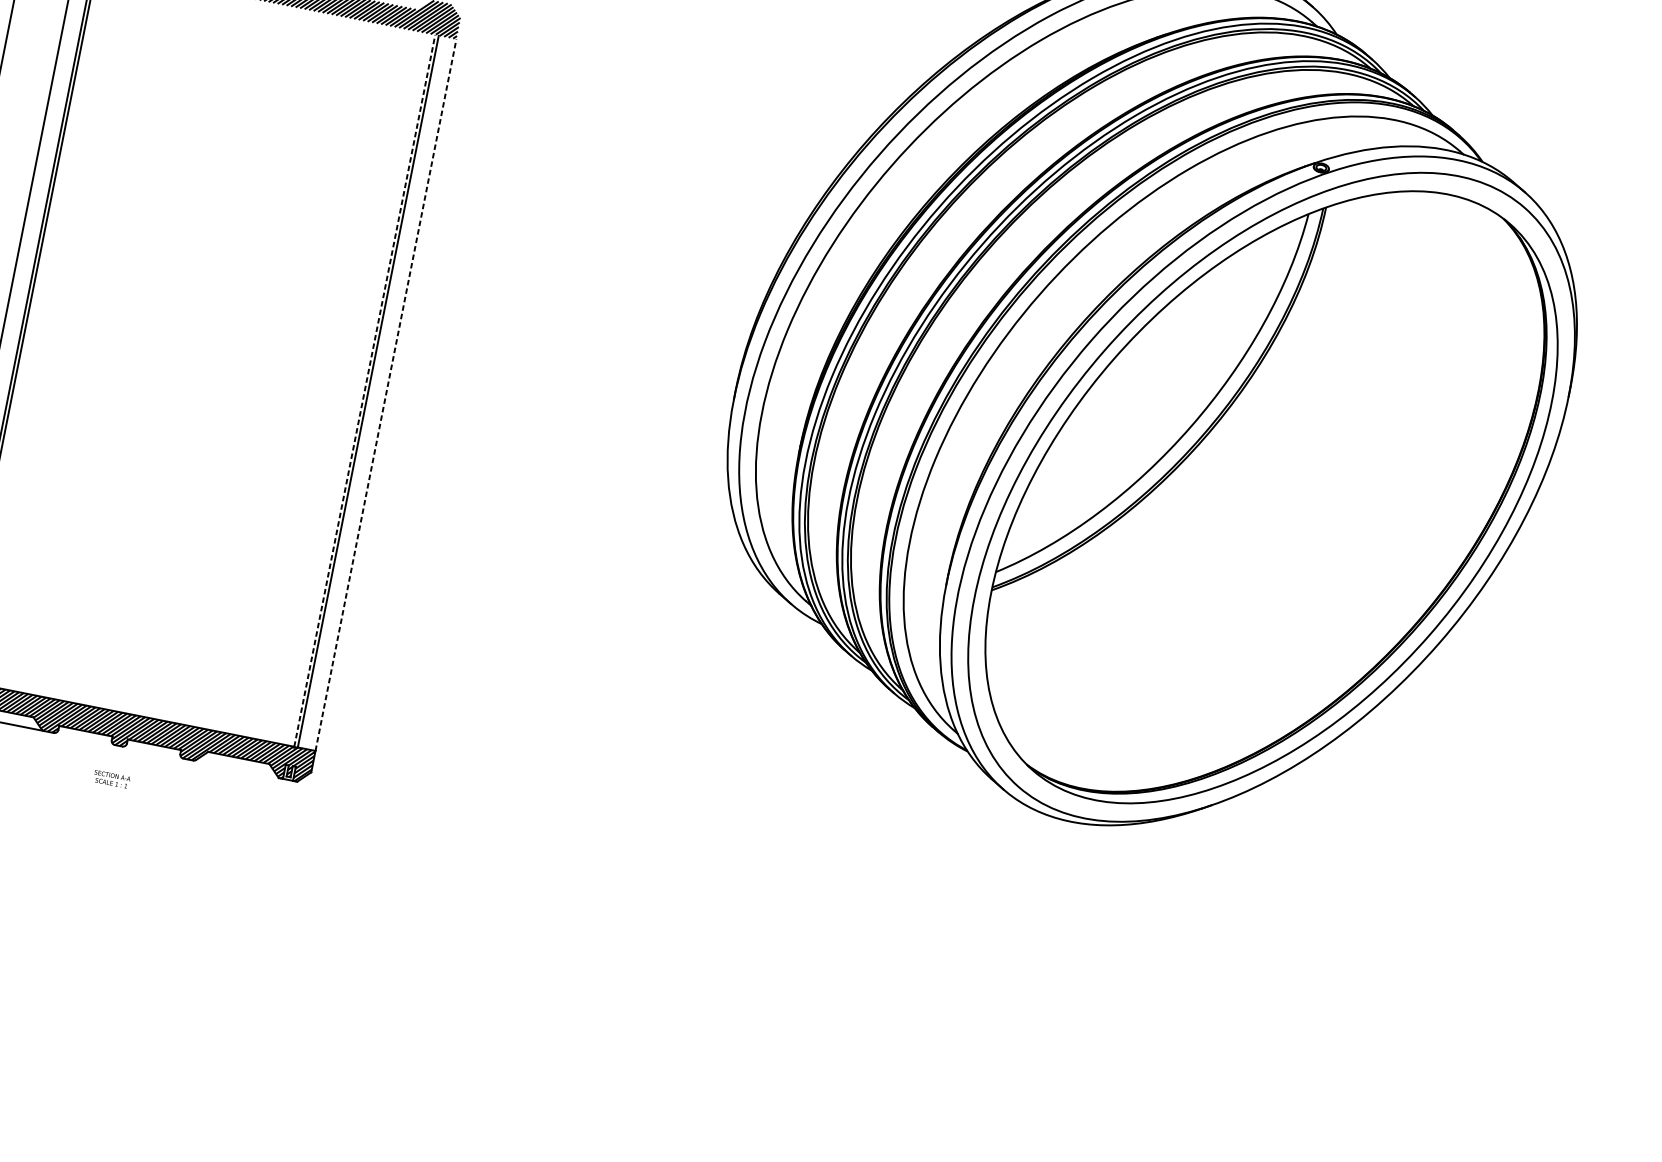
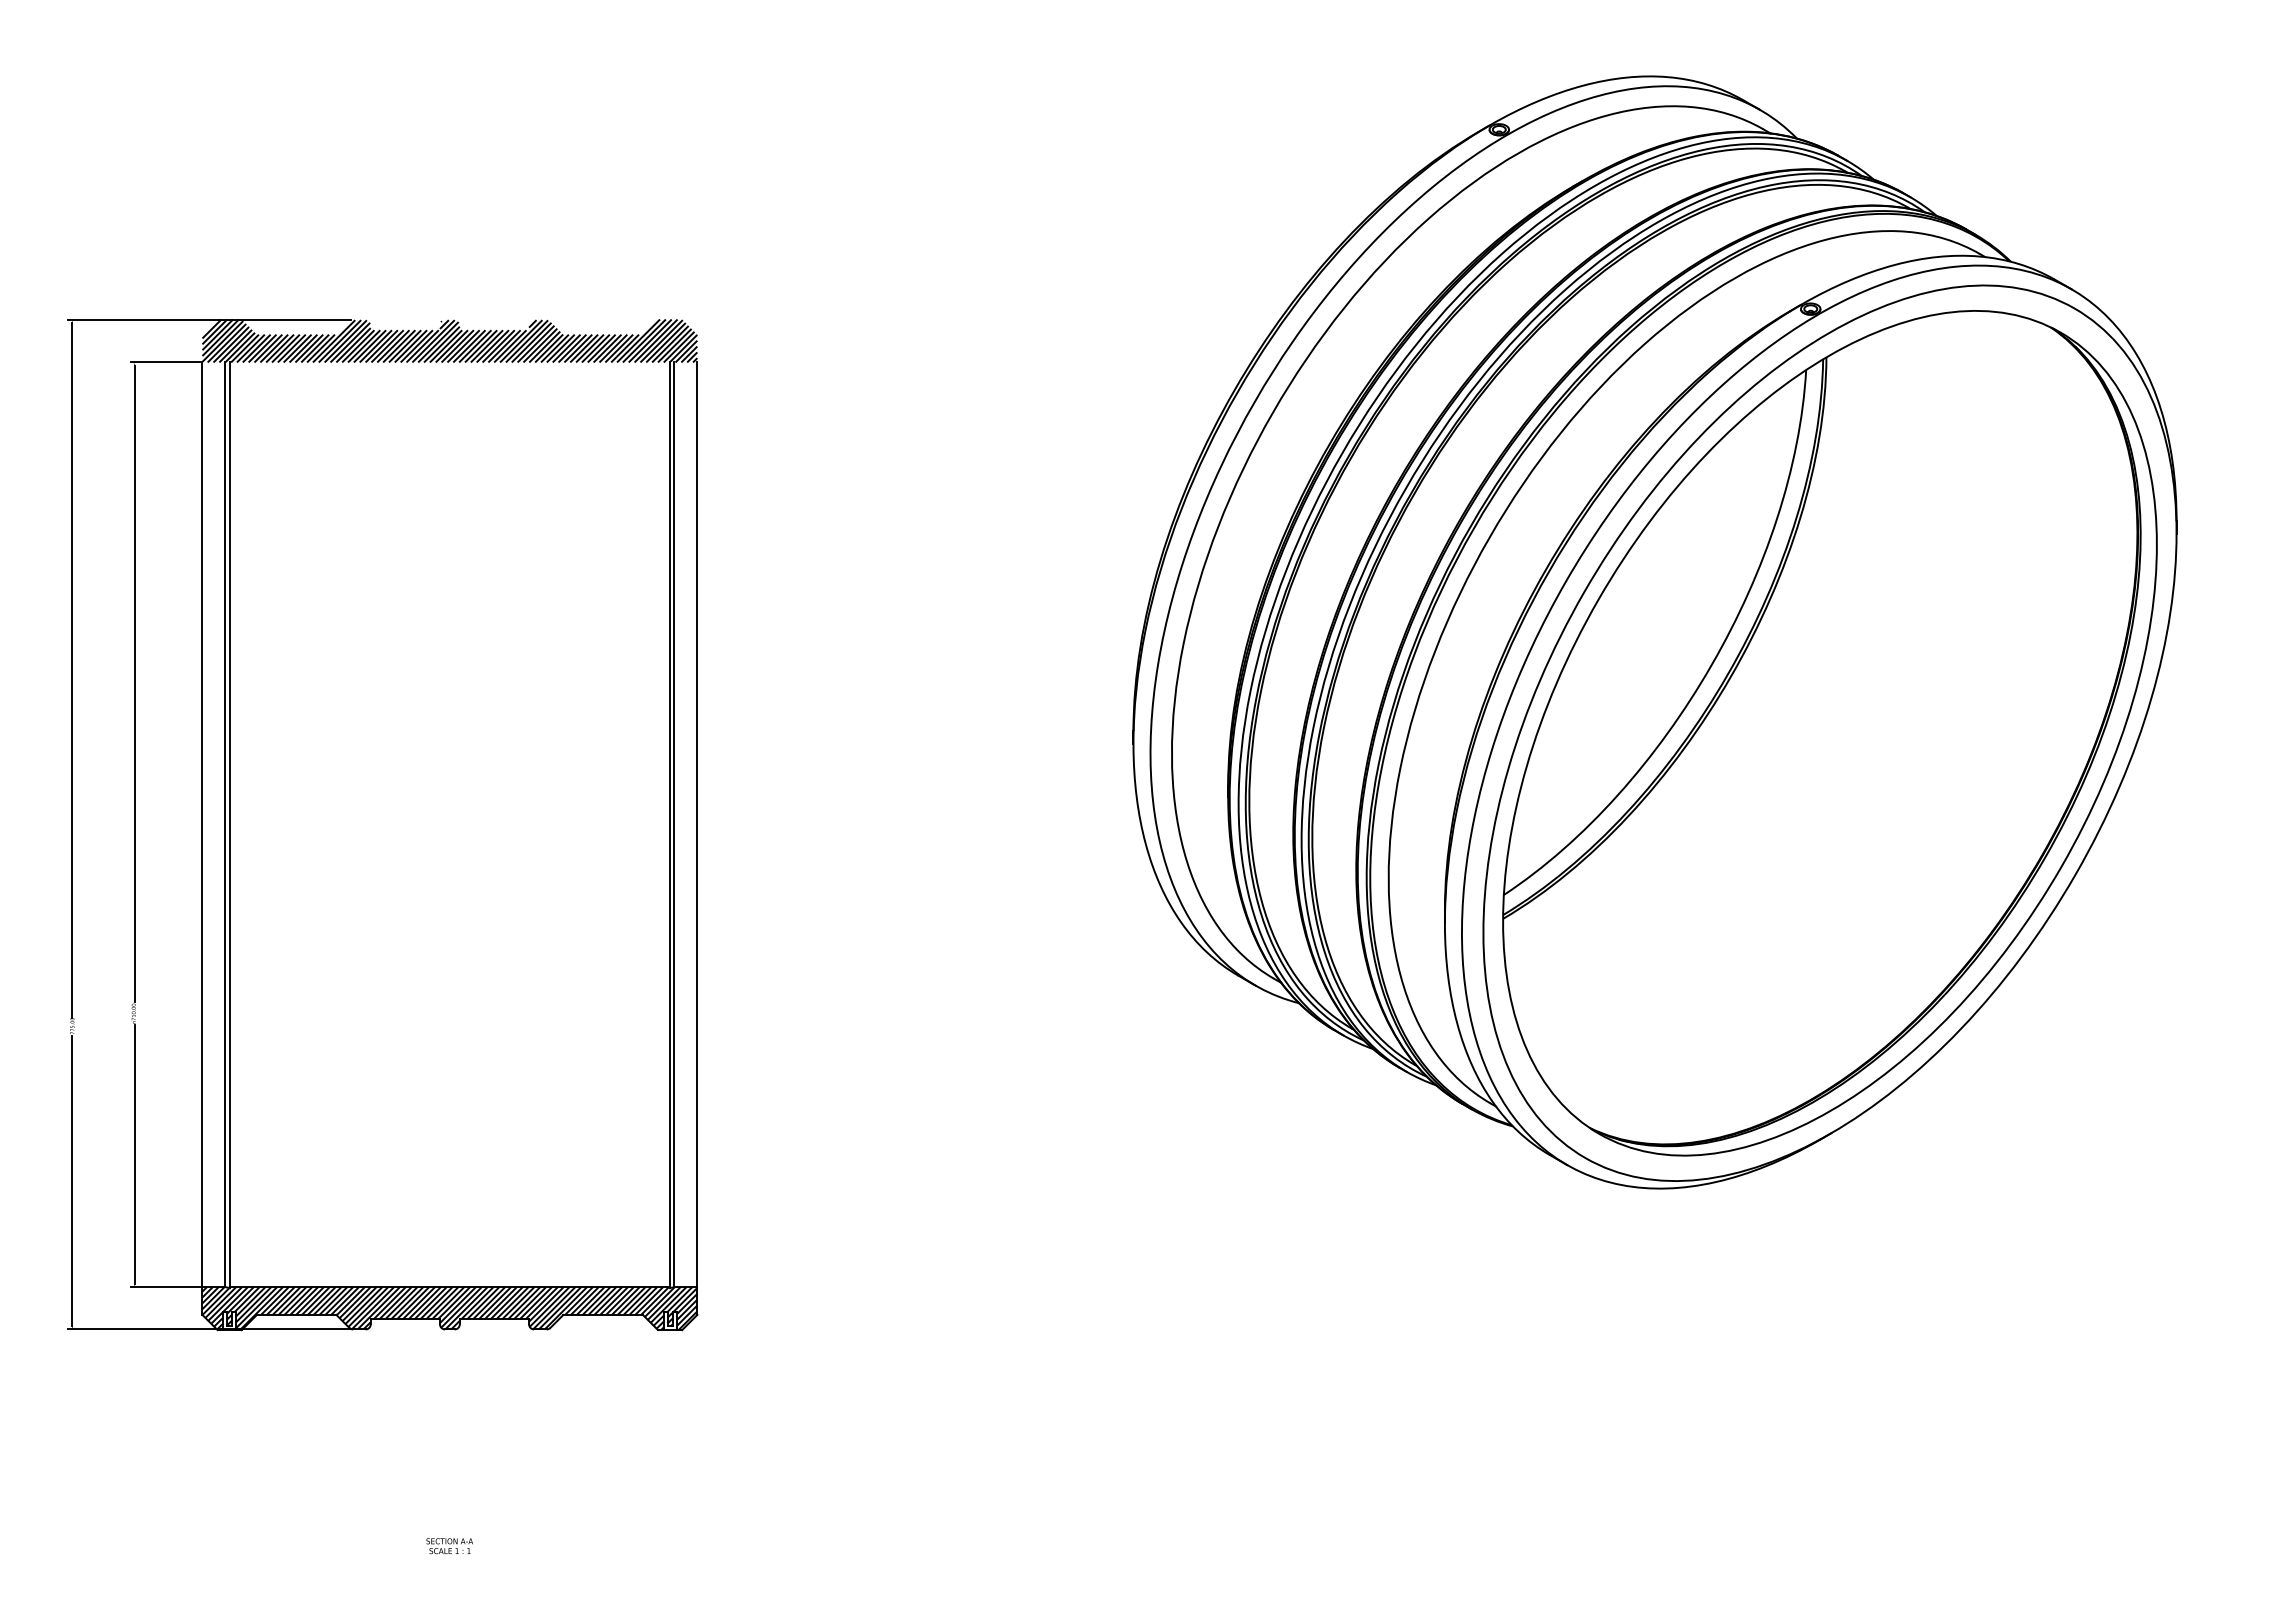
line: (364, 390) -> (669, 824), dashed -> solid
line: (386, 394) -> (697, 824), dashed -> solid
text: (111, 779) -> (449, 1546), moved

